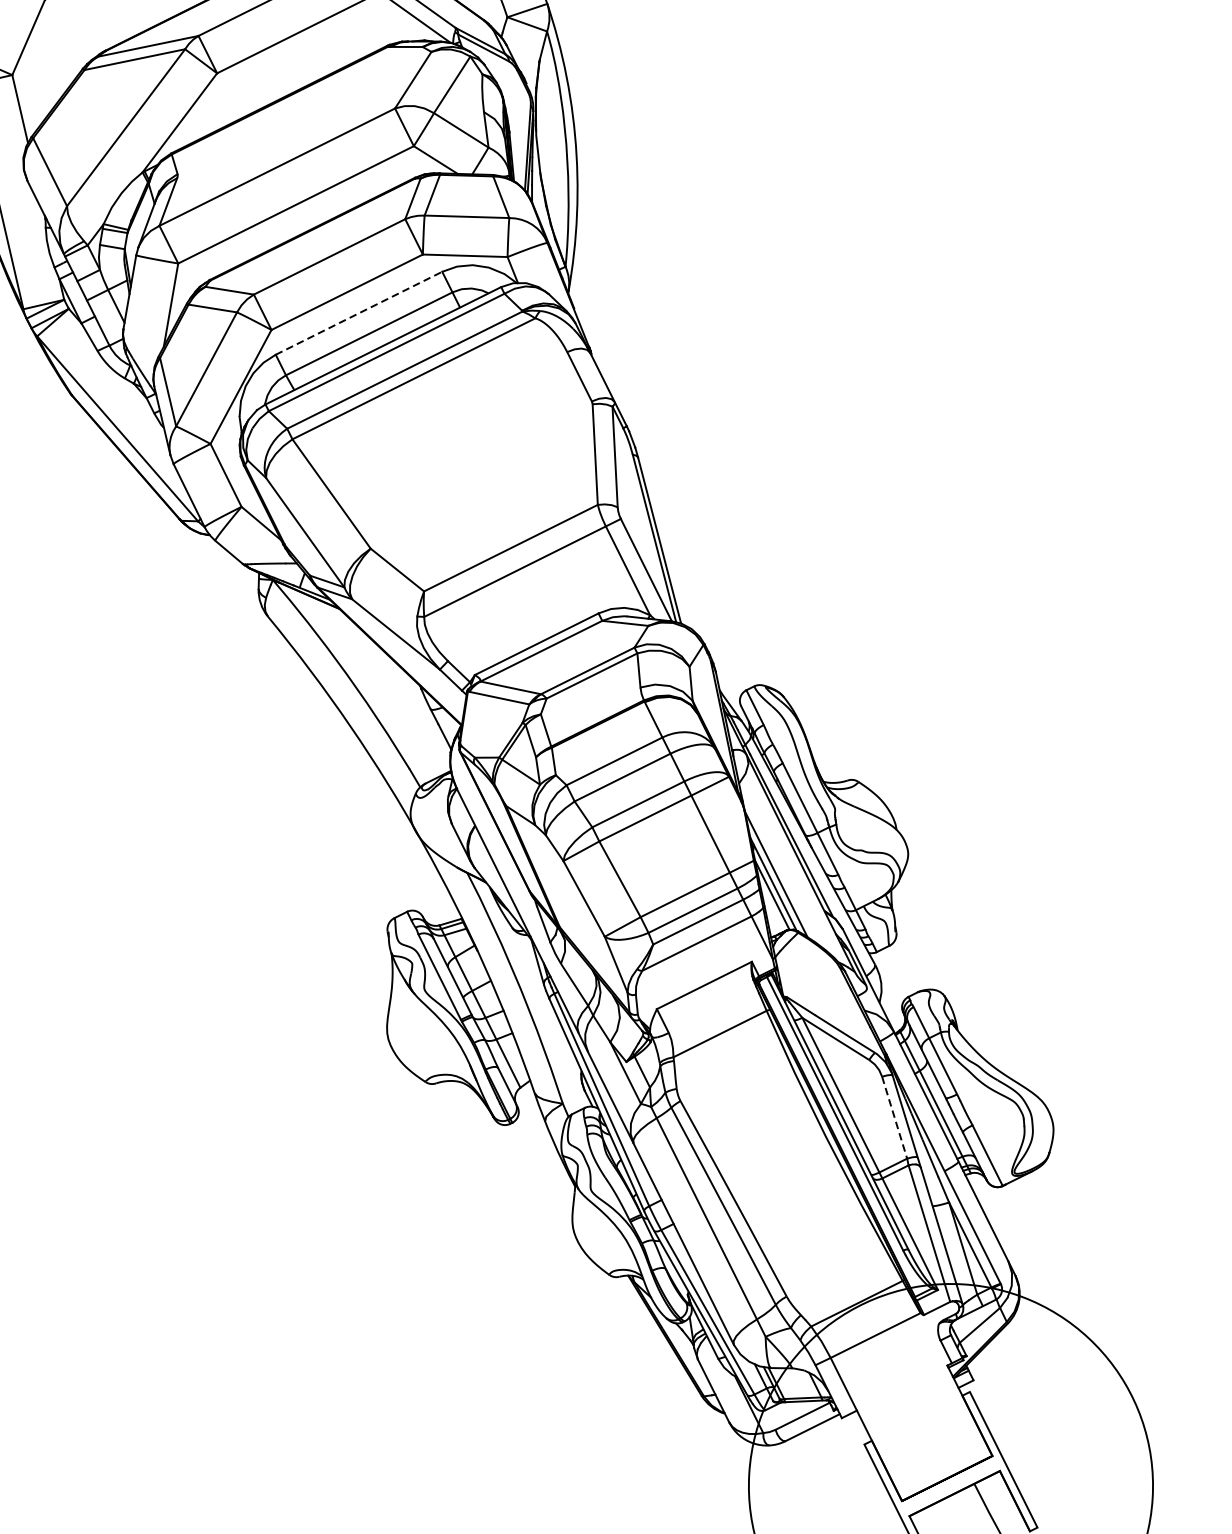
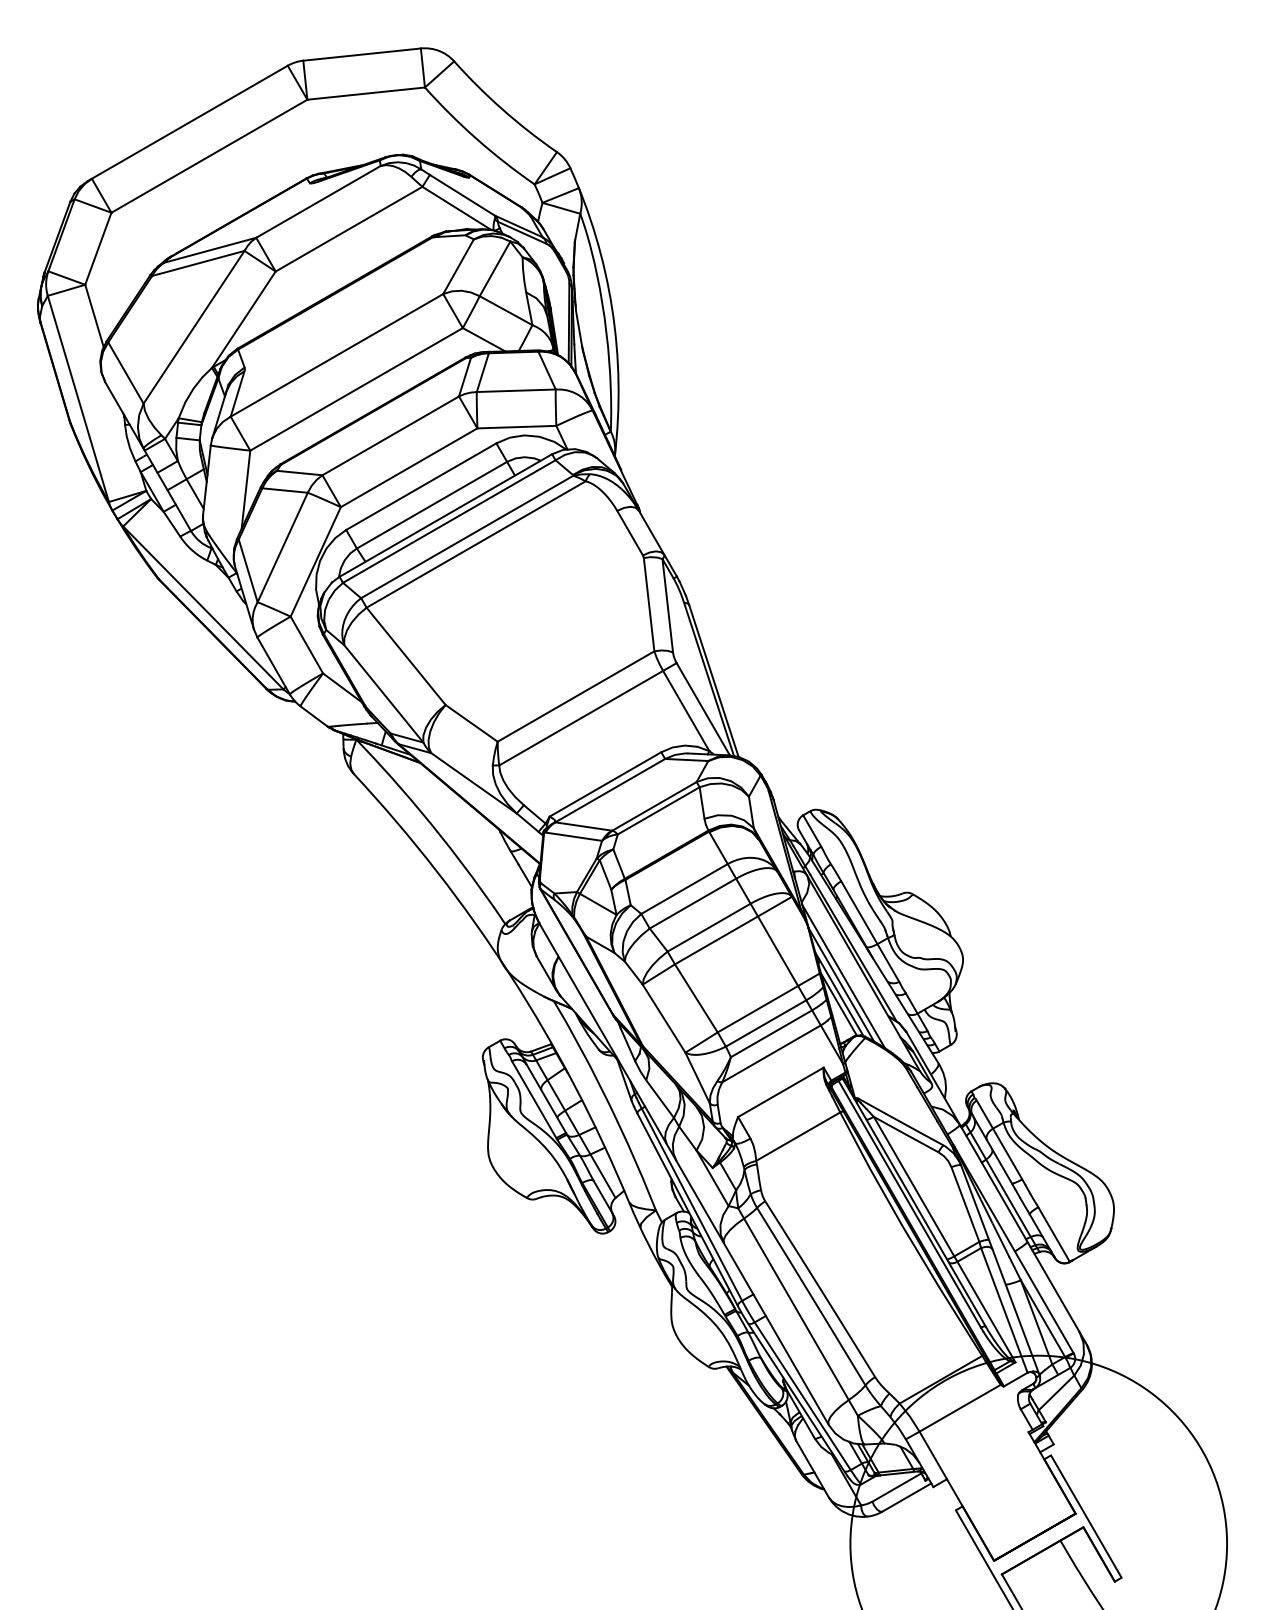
line: (359, 313) -> (421, 486), dashed -> solid
line: (779, 865) -> (843, 976), added
line: (894, 1117) -> (965, 1204), dashed -> solid

